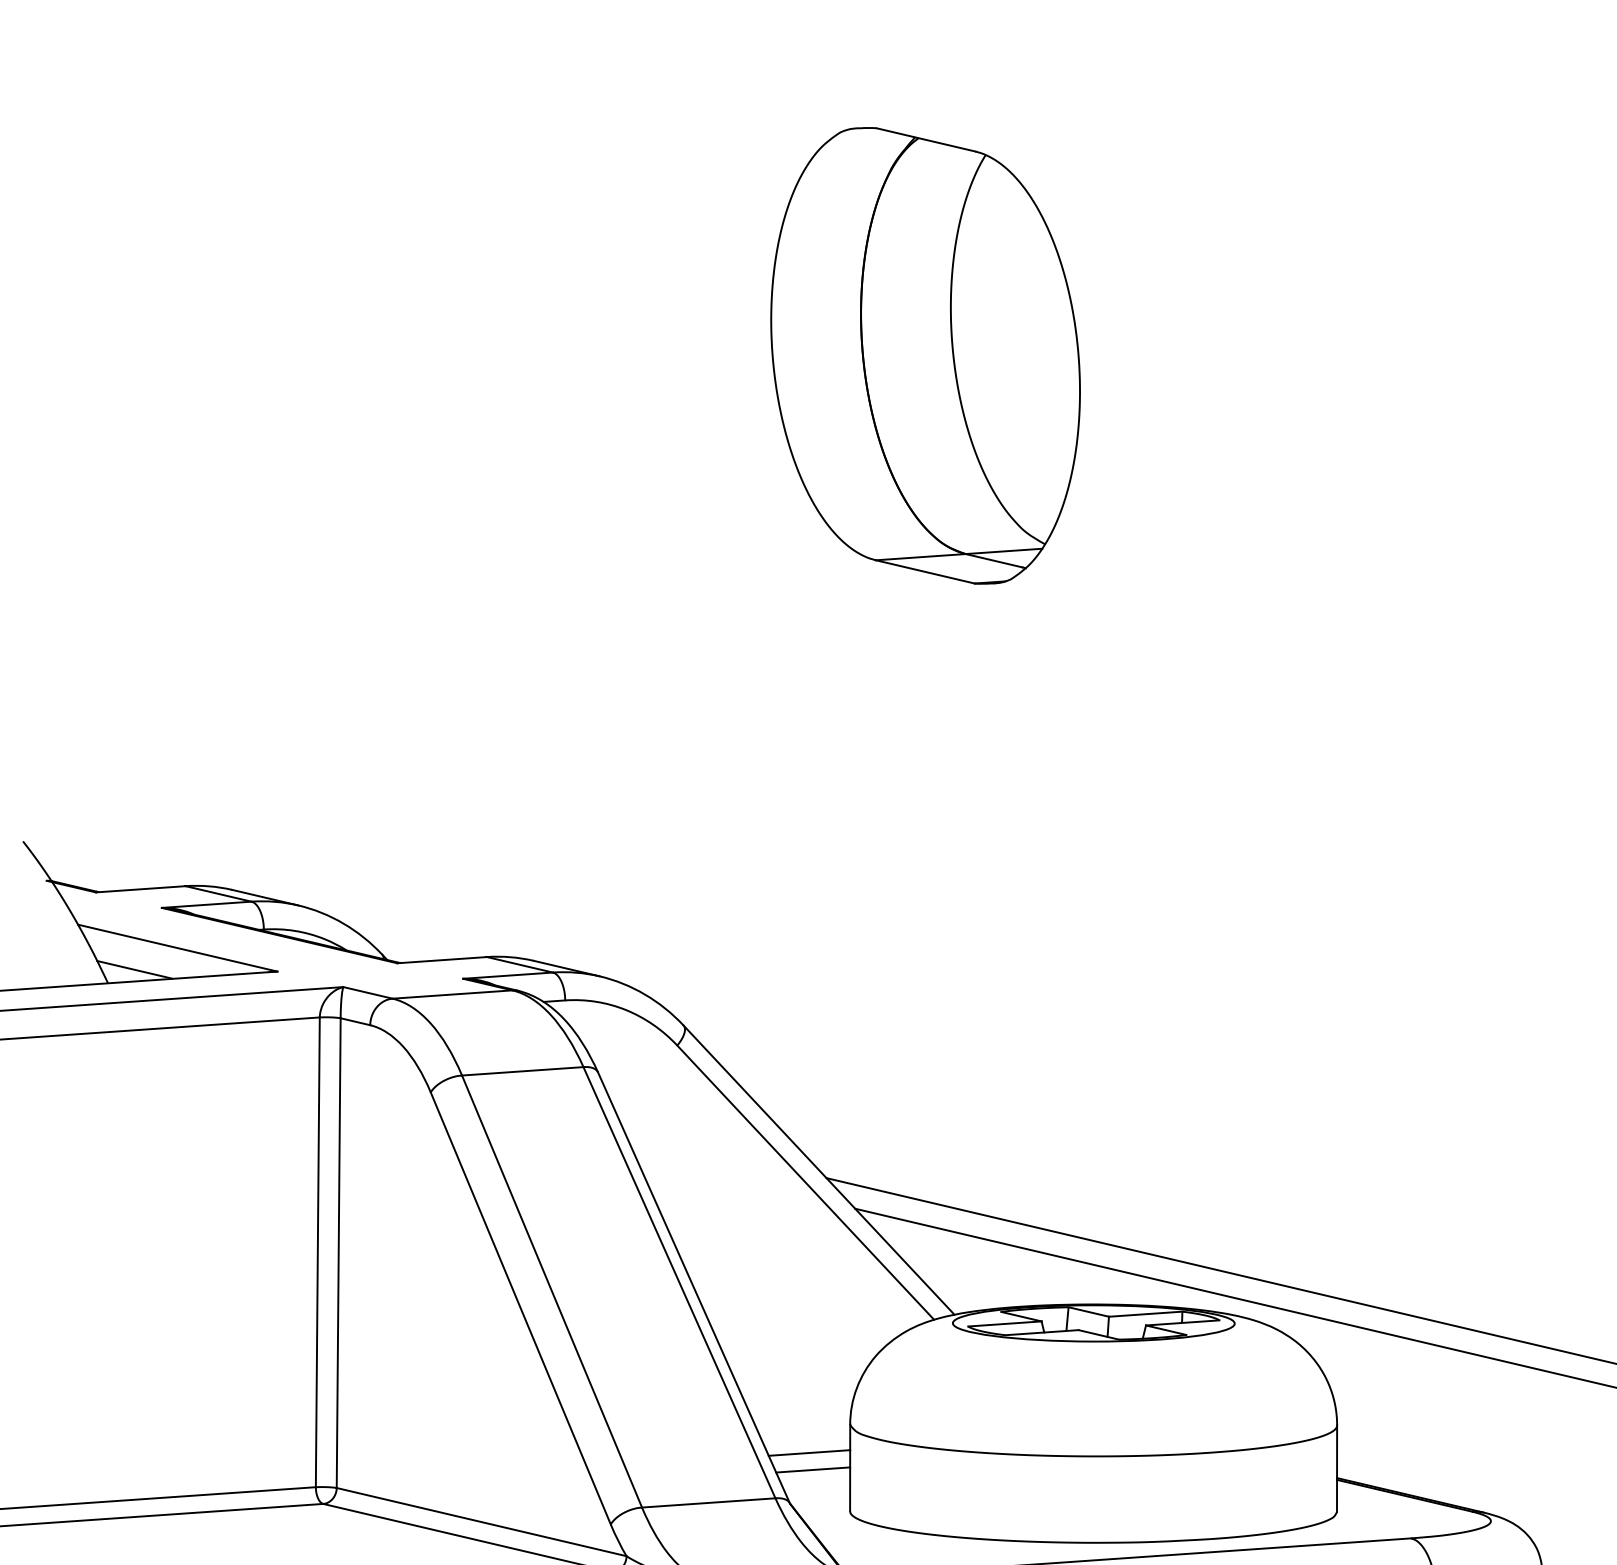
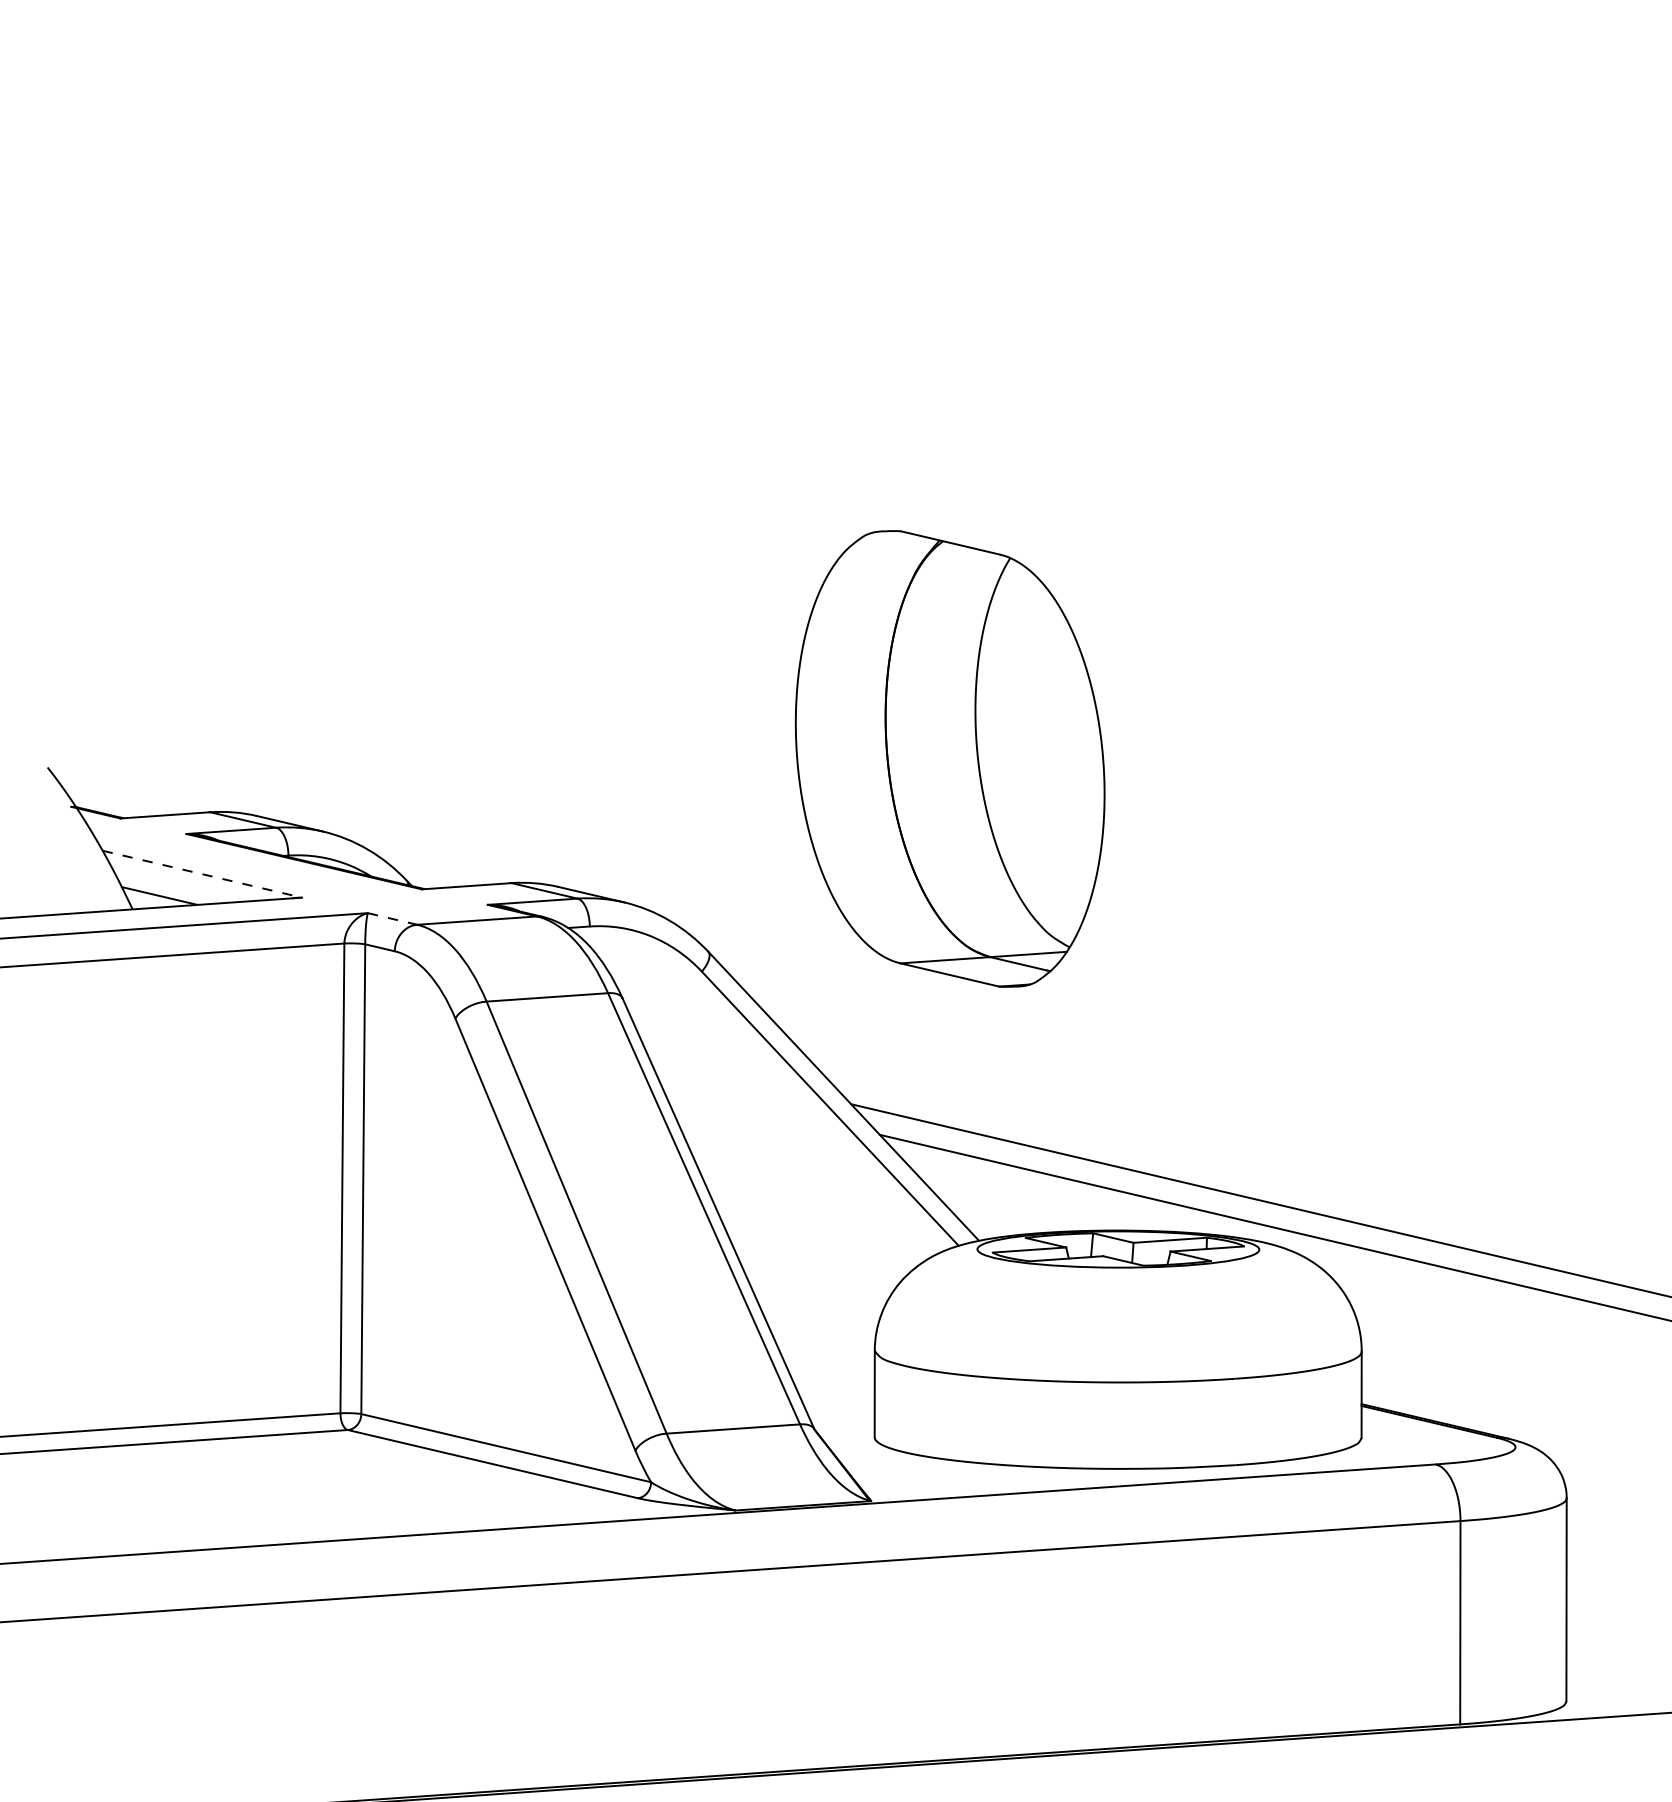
part: (924, 355) -> (949, 758), moved
line: (177, 948) -> (202, 874), solid -> dashed
line: (368, 993) -> (393, 919), solid -> dashed
line: (808, 1452) -> (833, 1378), removed
line: (812, 1469) -> (837, 1395), removed

